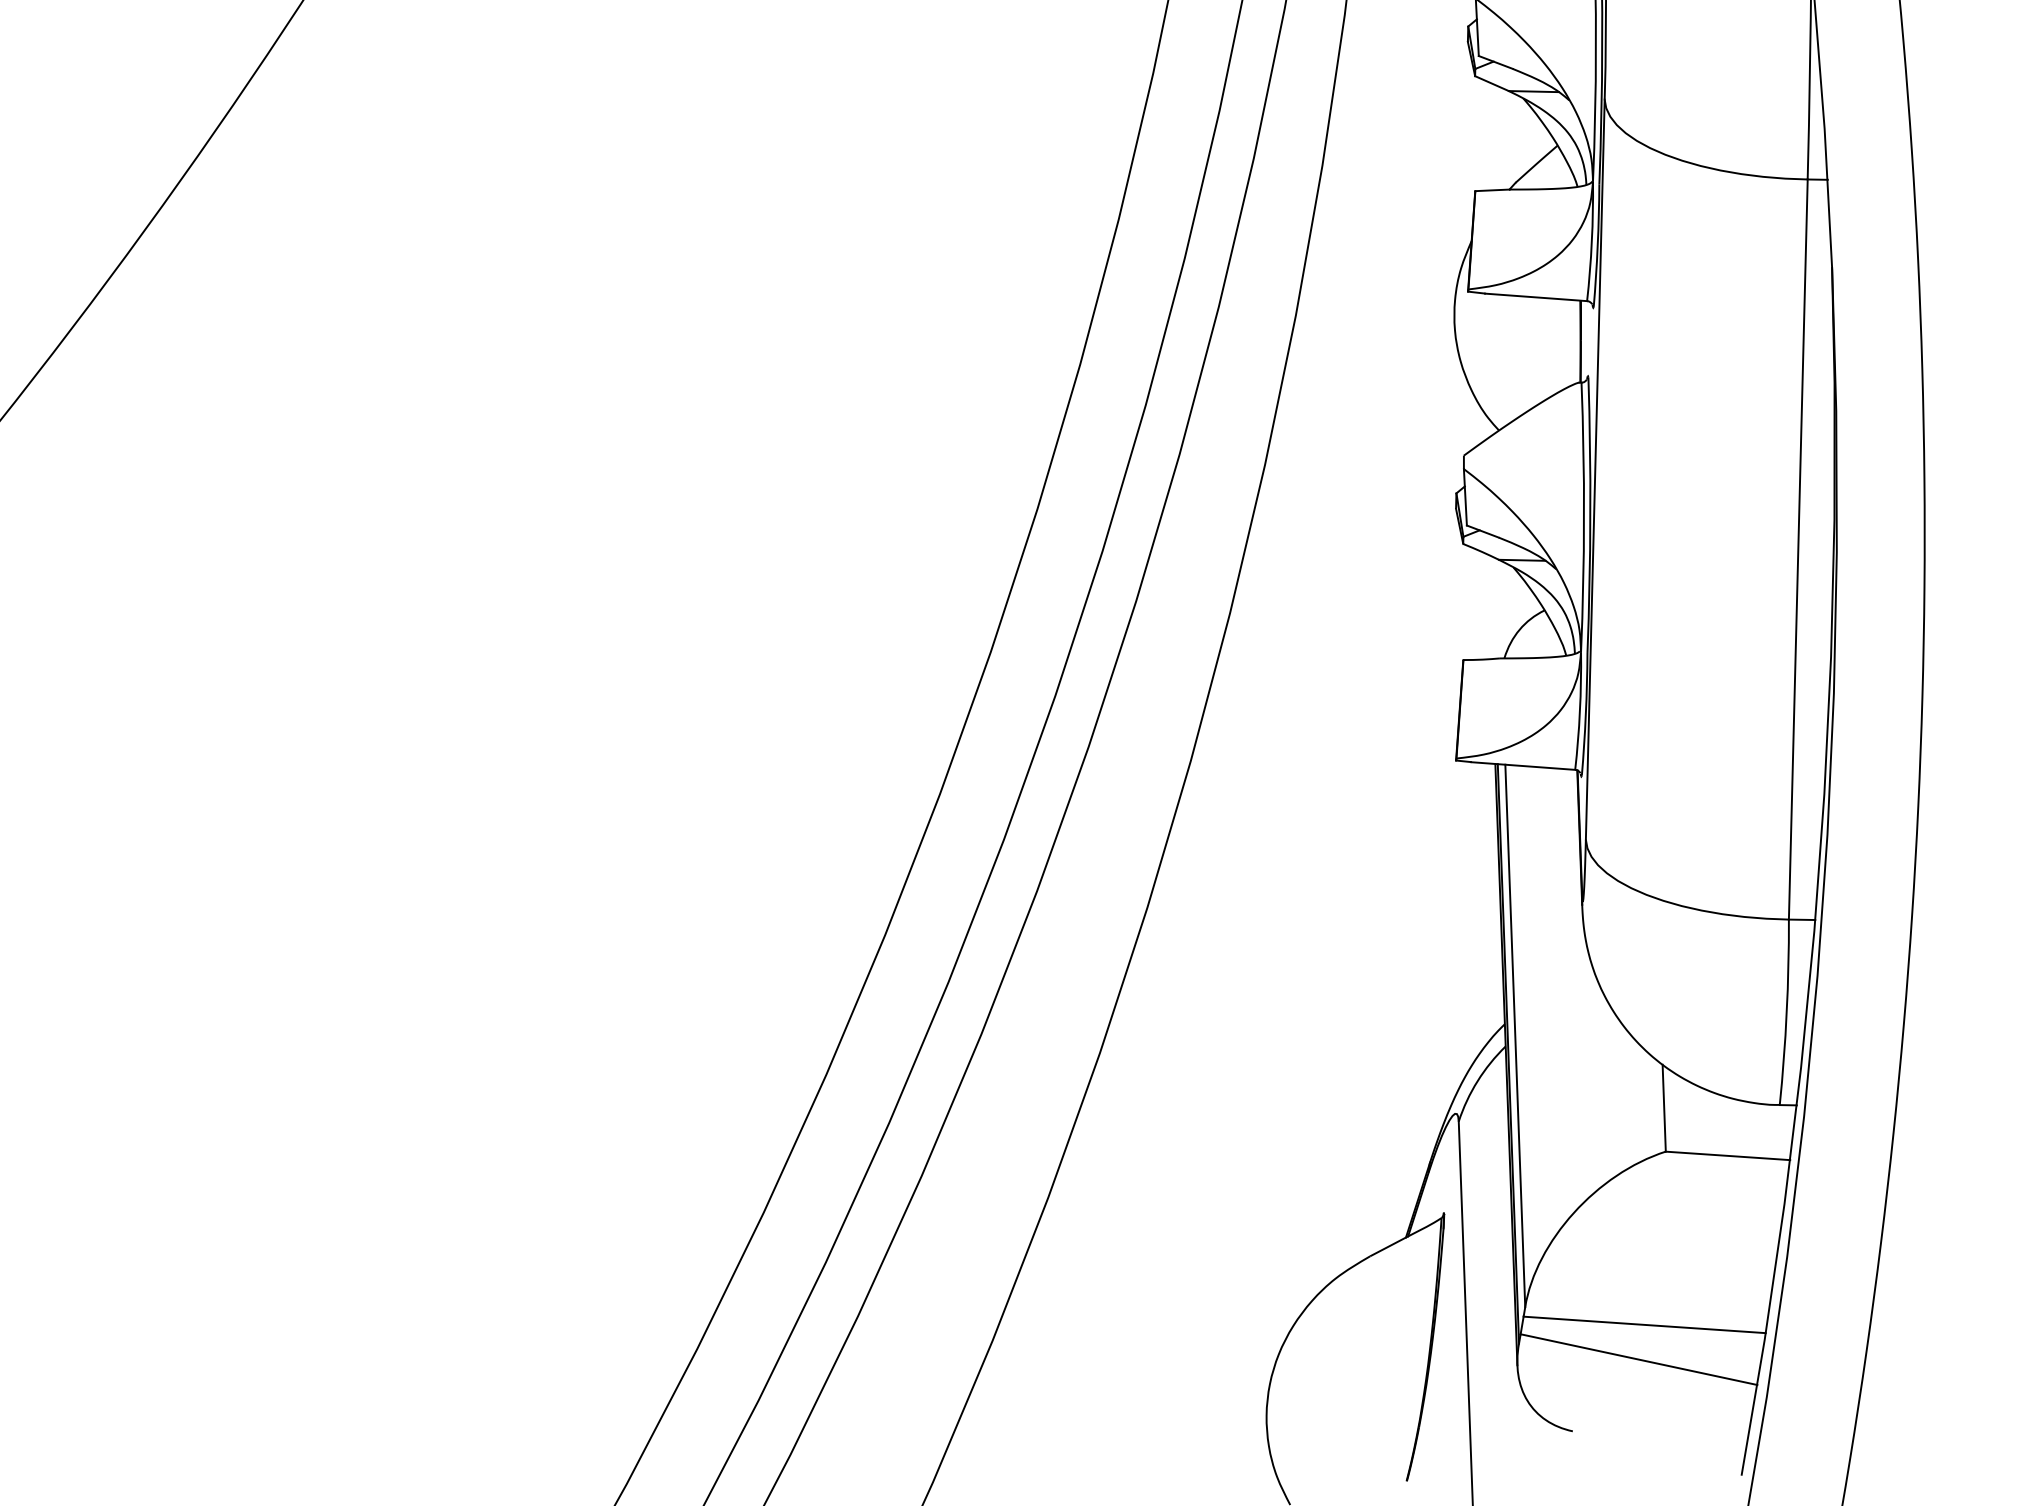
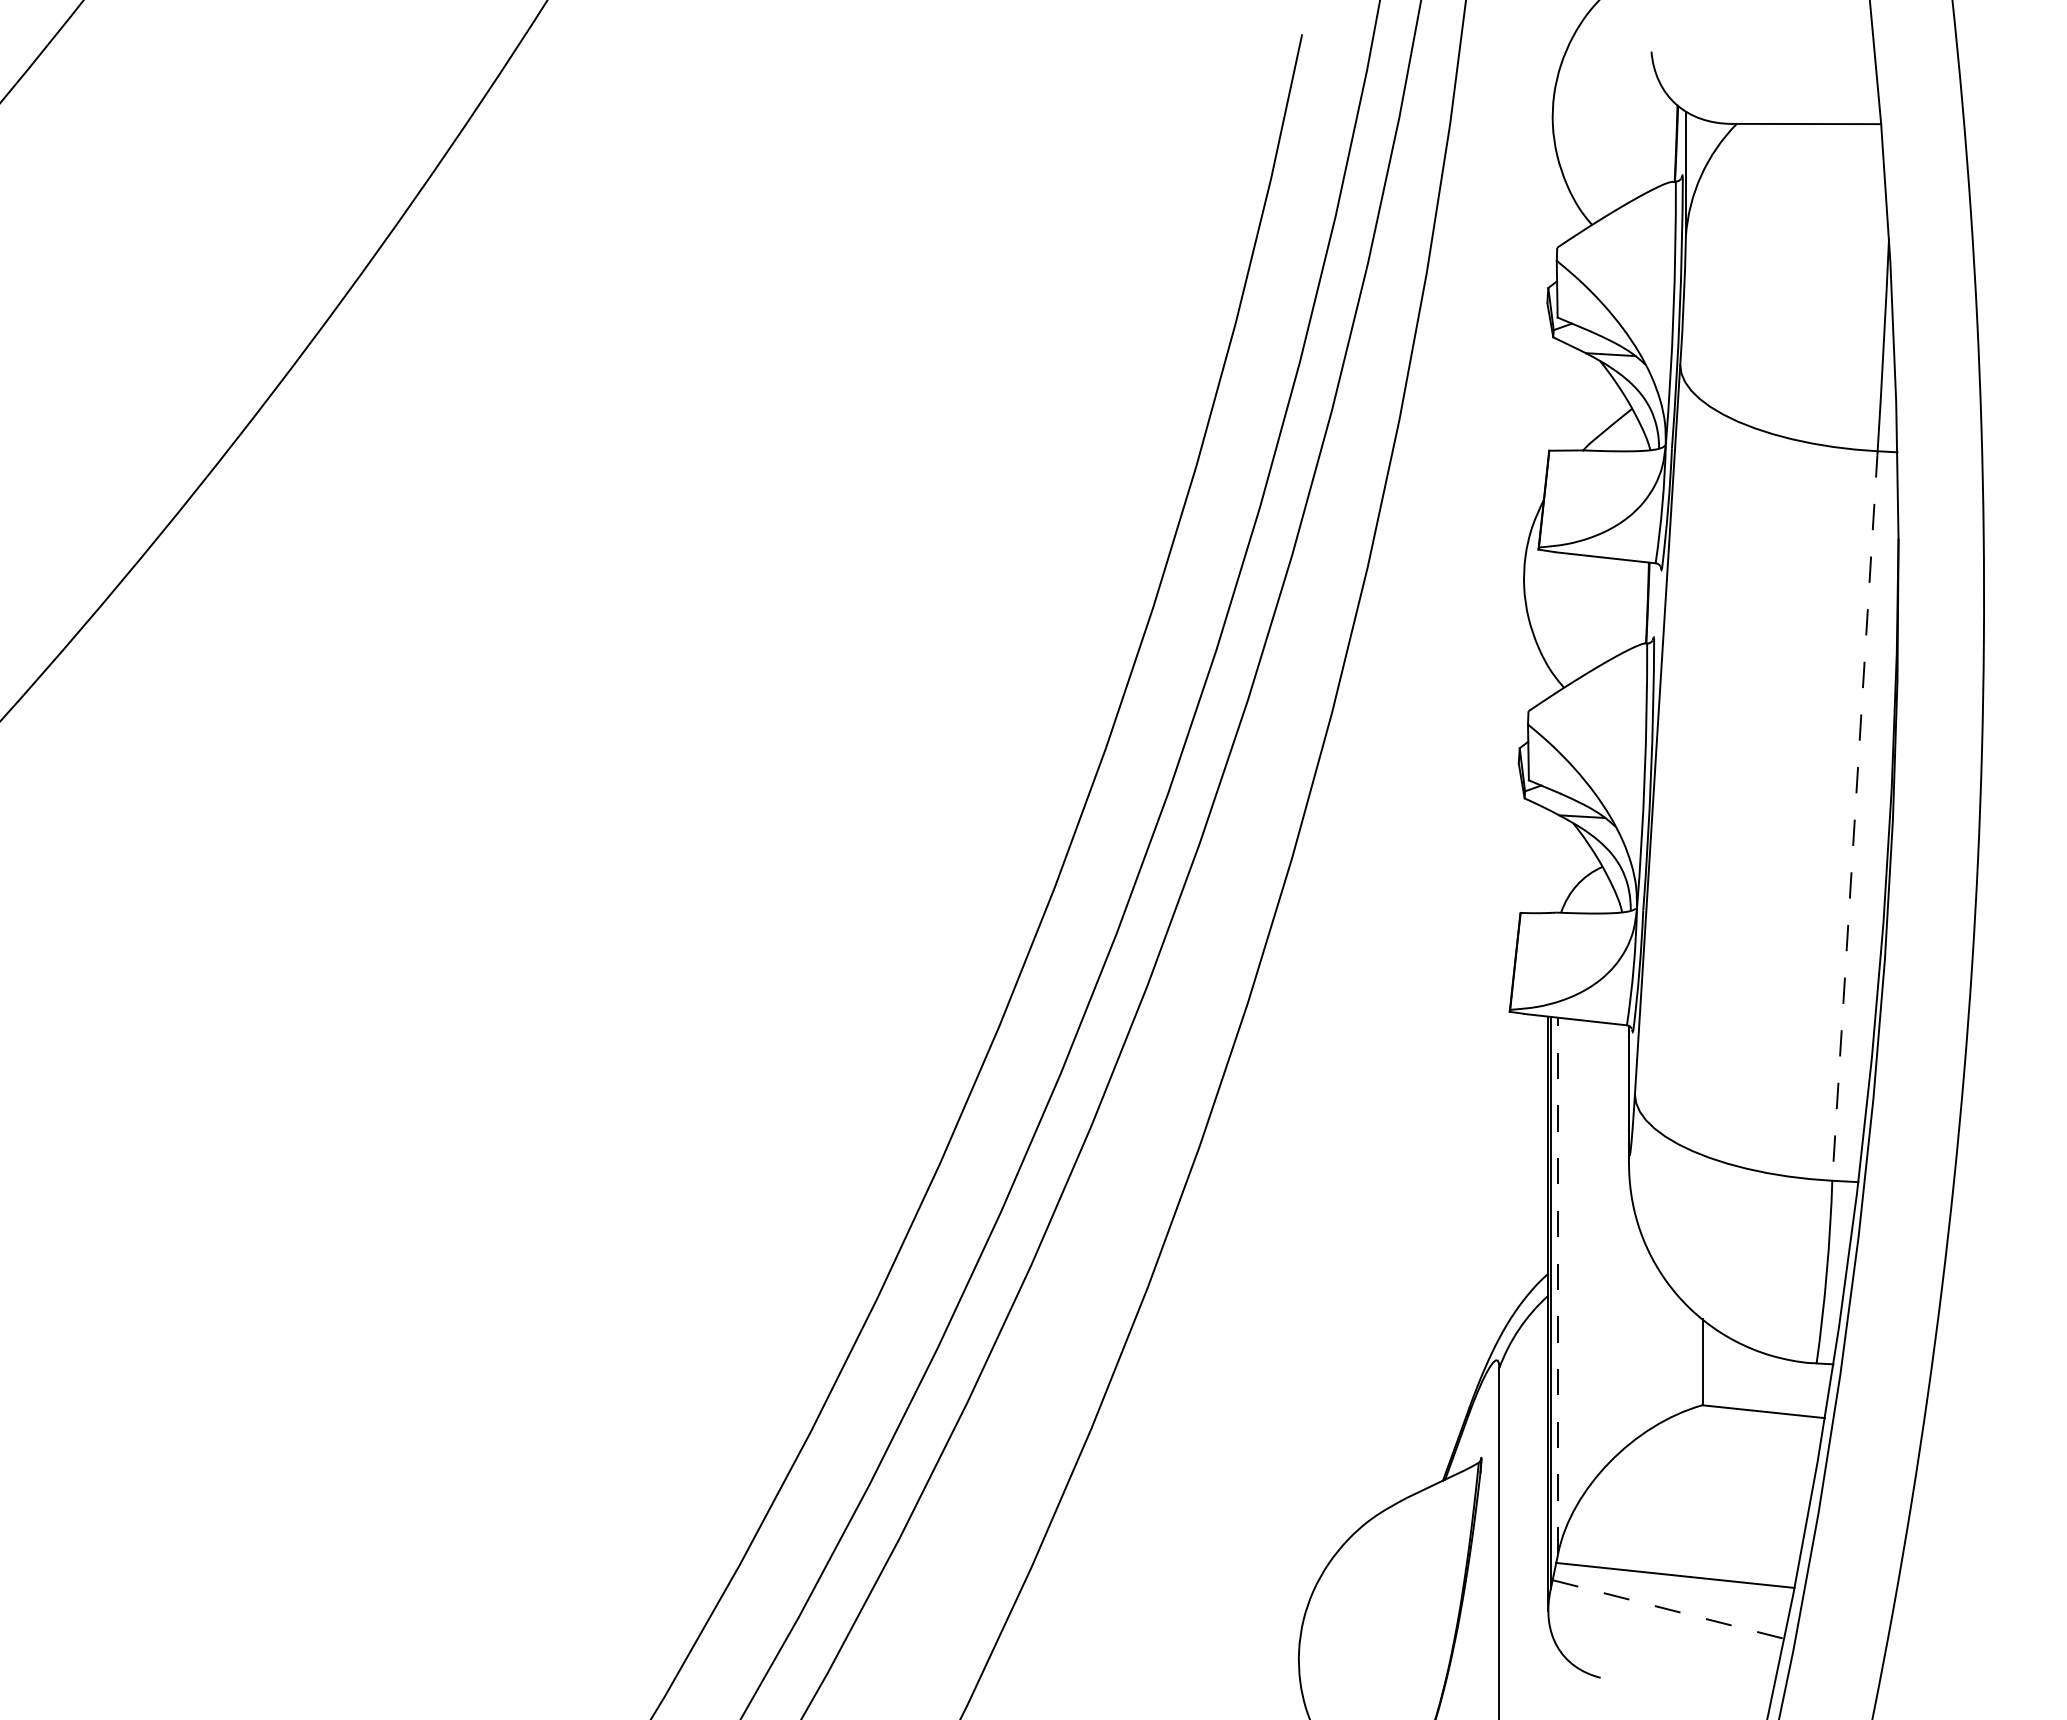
line: (1797, 550) -> (1854, 816), solid -> dashed
line: (1515, 1035) -> (1558, 1285), solid -> dashed
line: (1638, 1359) -> (1668, 1609), solid -> dashed

